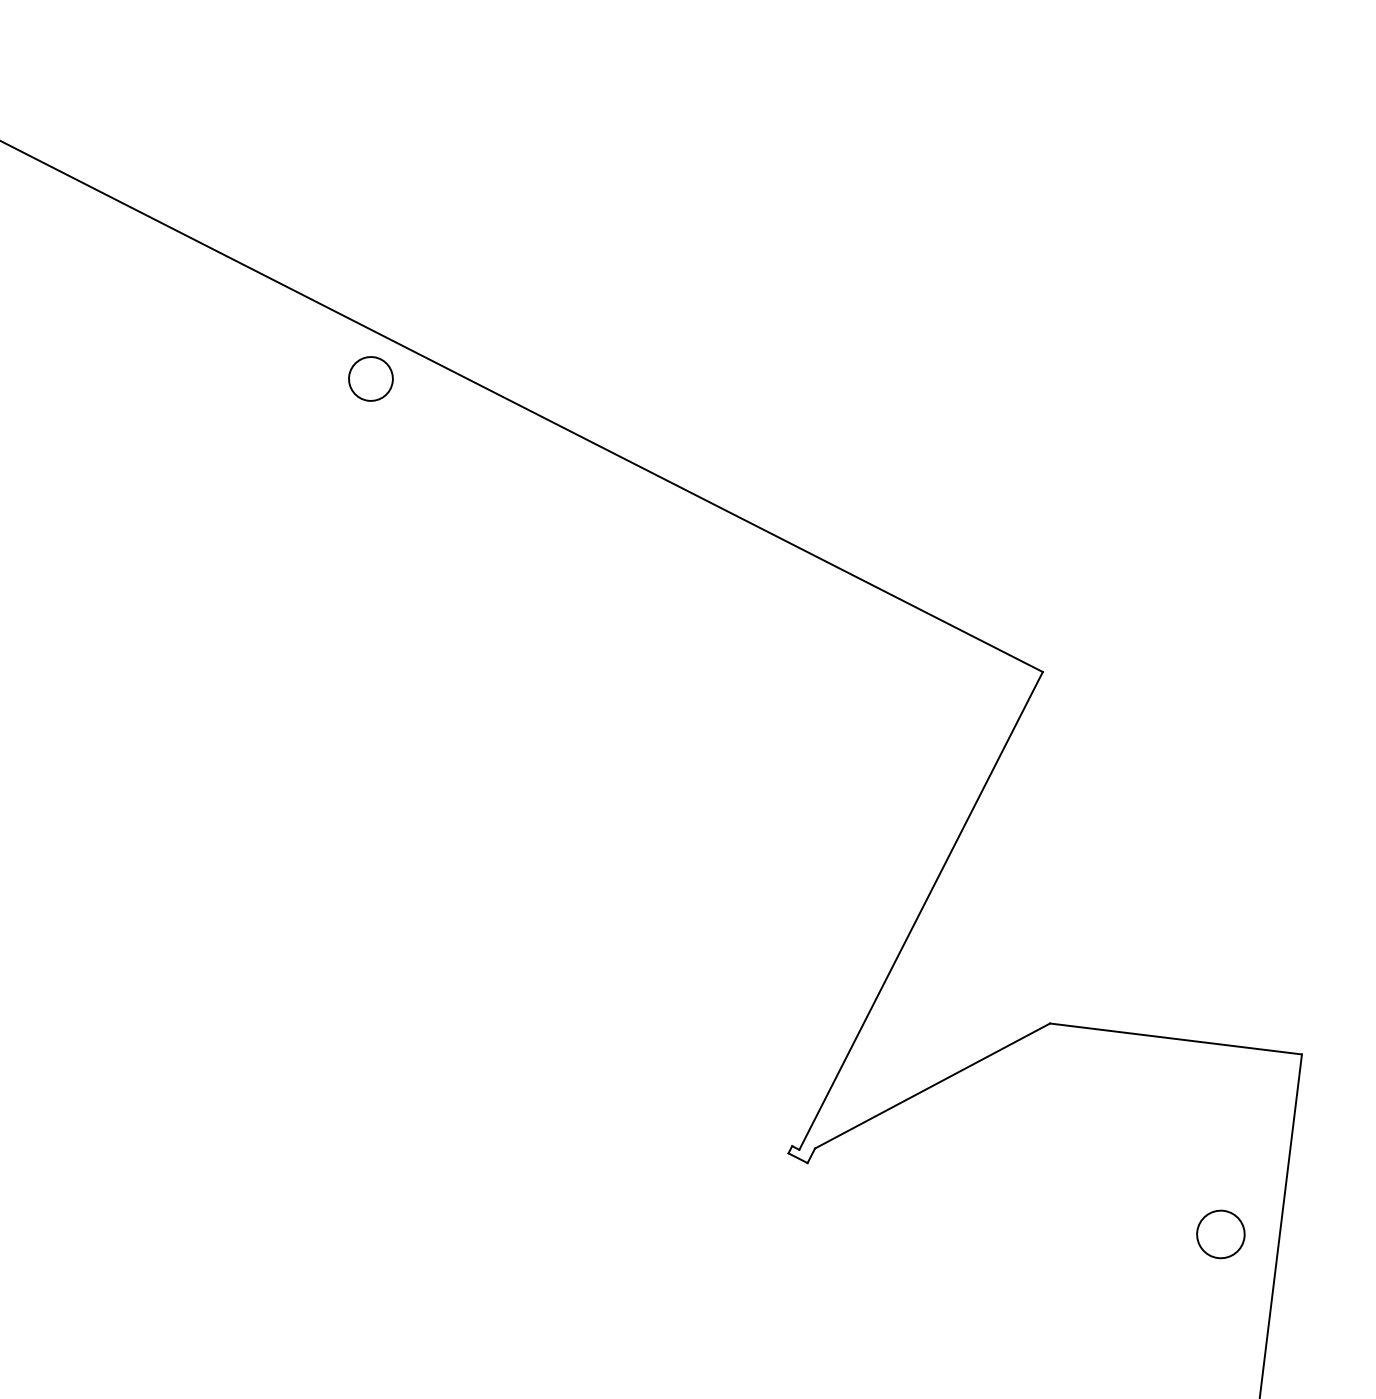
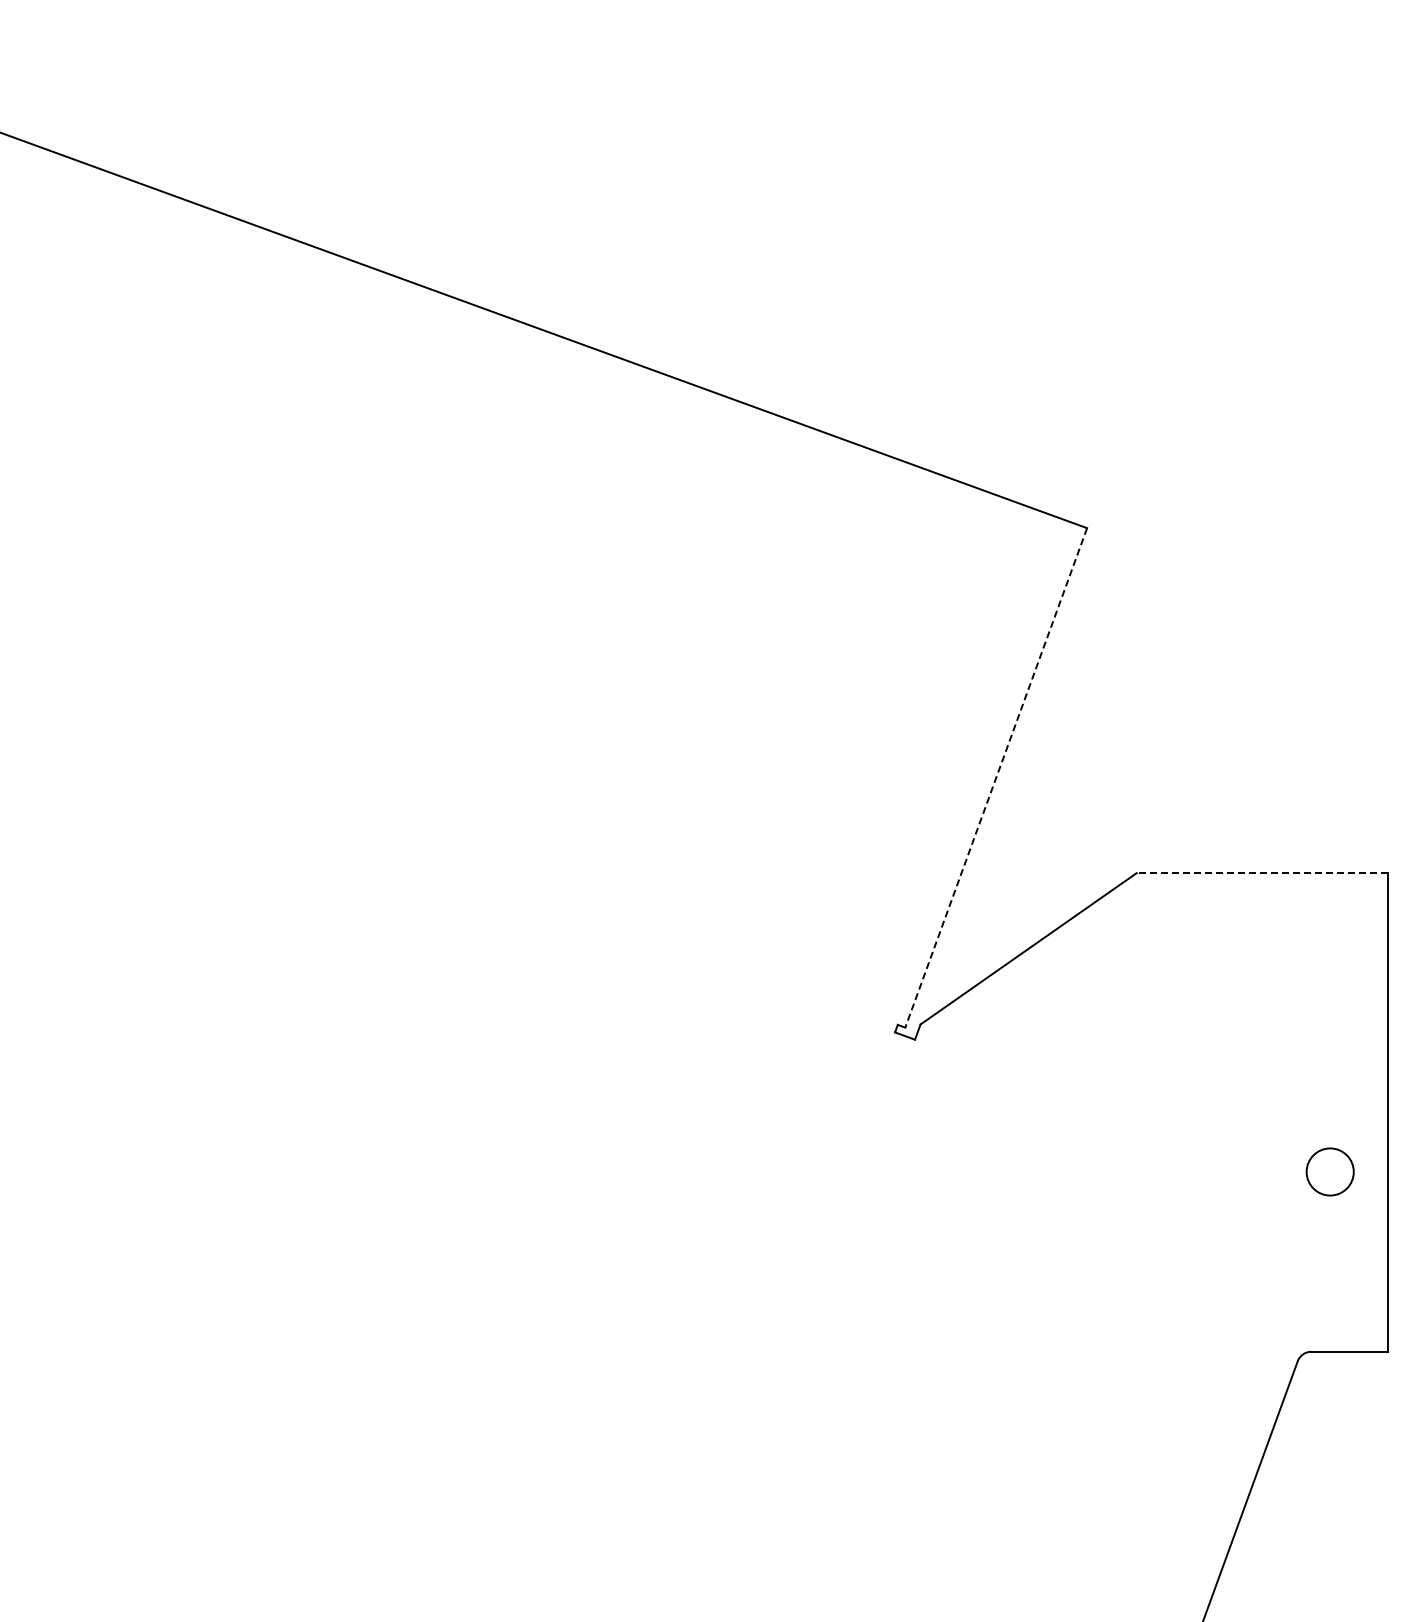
circle: (370, 378) -> (390, 320), removed
line: (921, 910) -> (996, 777), solid -> dashed
line: (1176, 1039) -> (1262, 873), solid -> dashed
circle: (1220, 1233) -> (1329, 1171), moved

